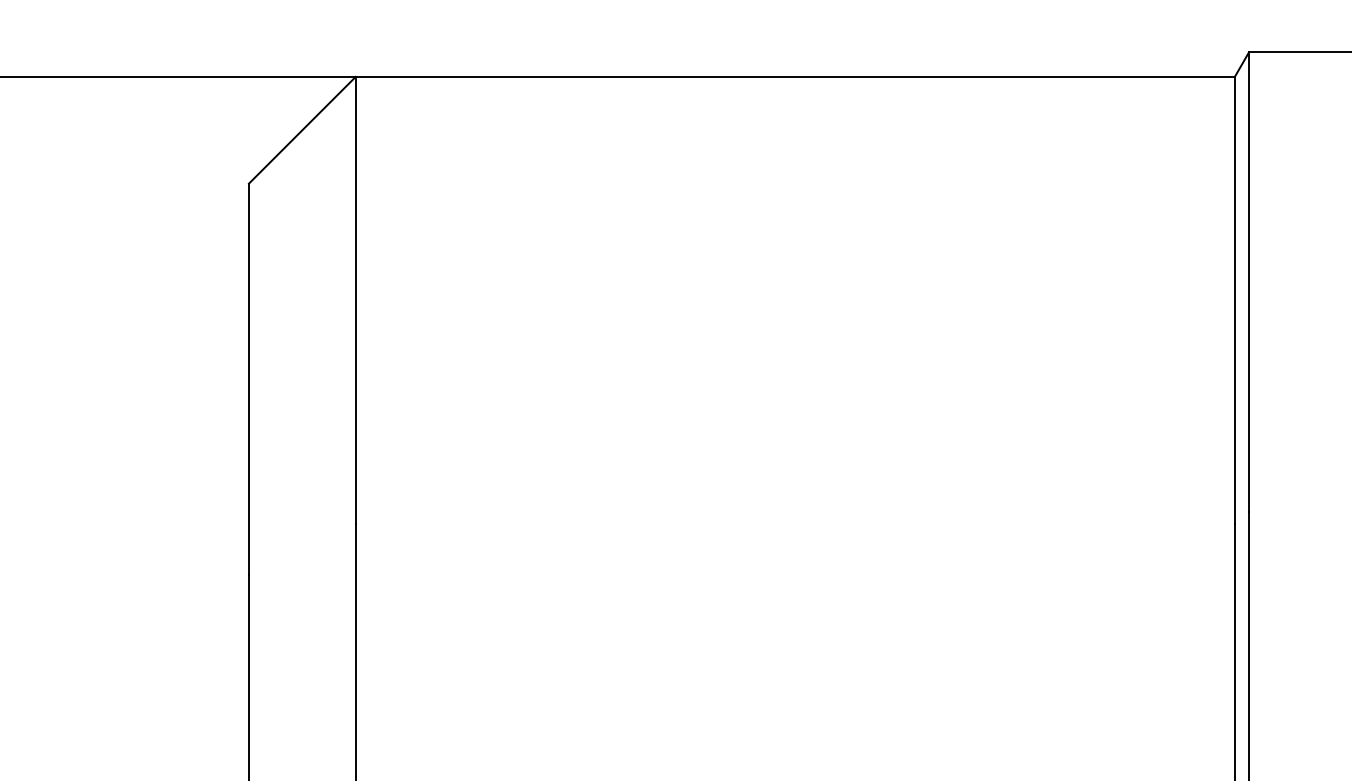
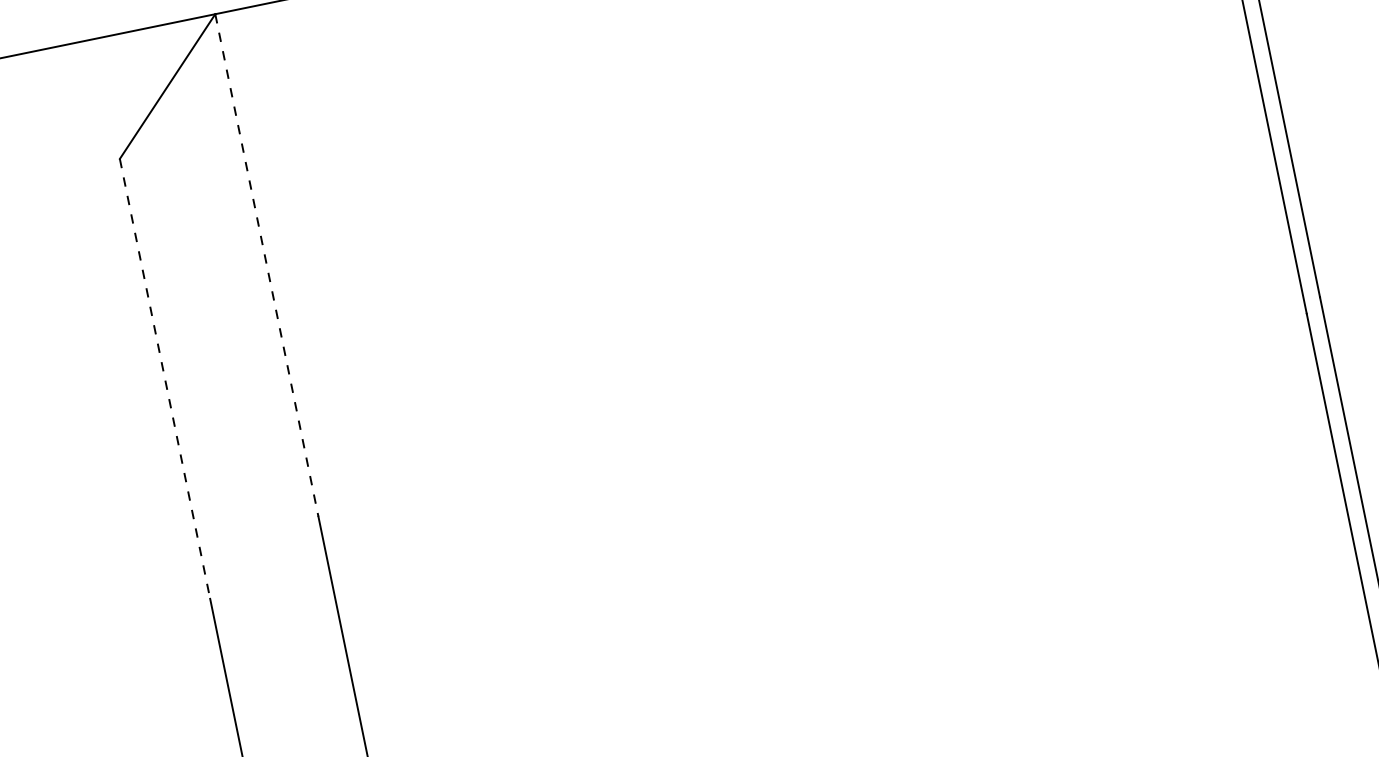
line: (355, 300) -> (266, 265), solid -> dashed
line: (248, 379) -> (164, 379), solid -> dashed

